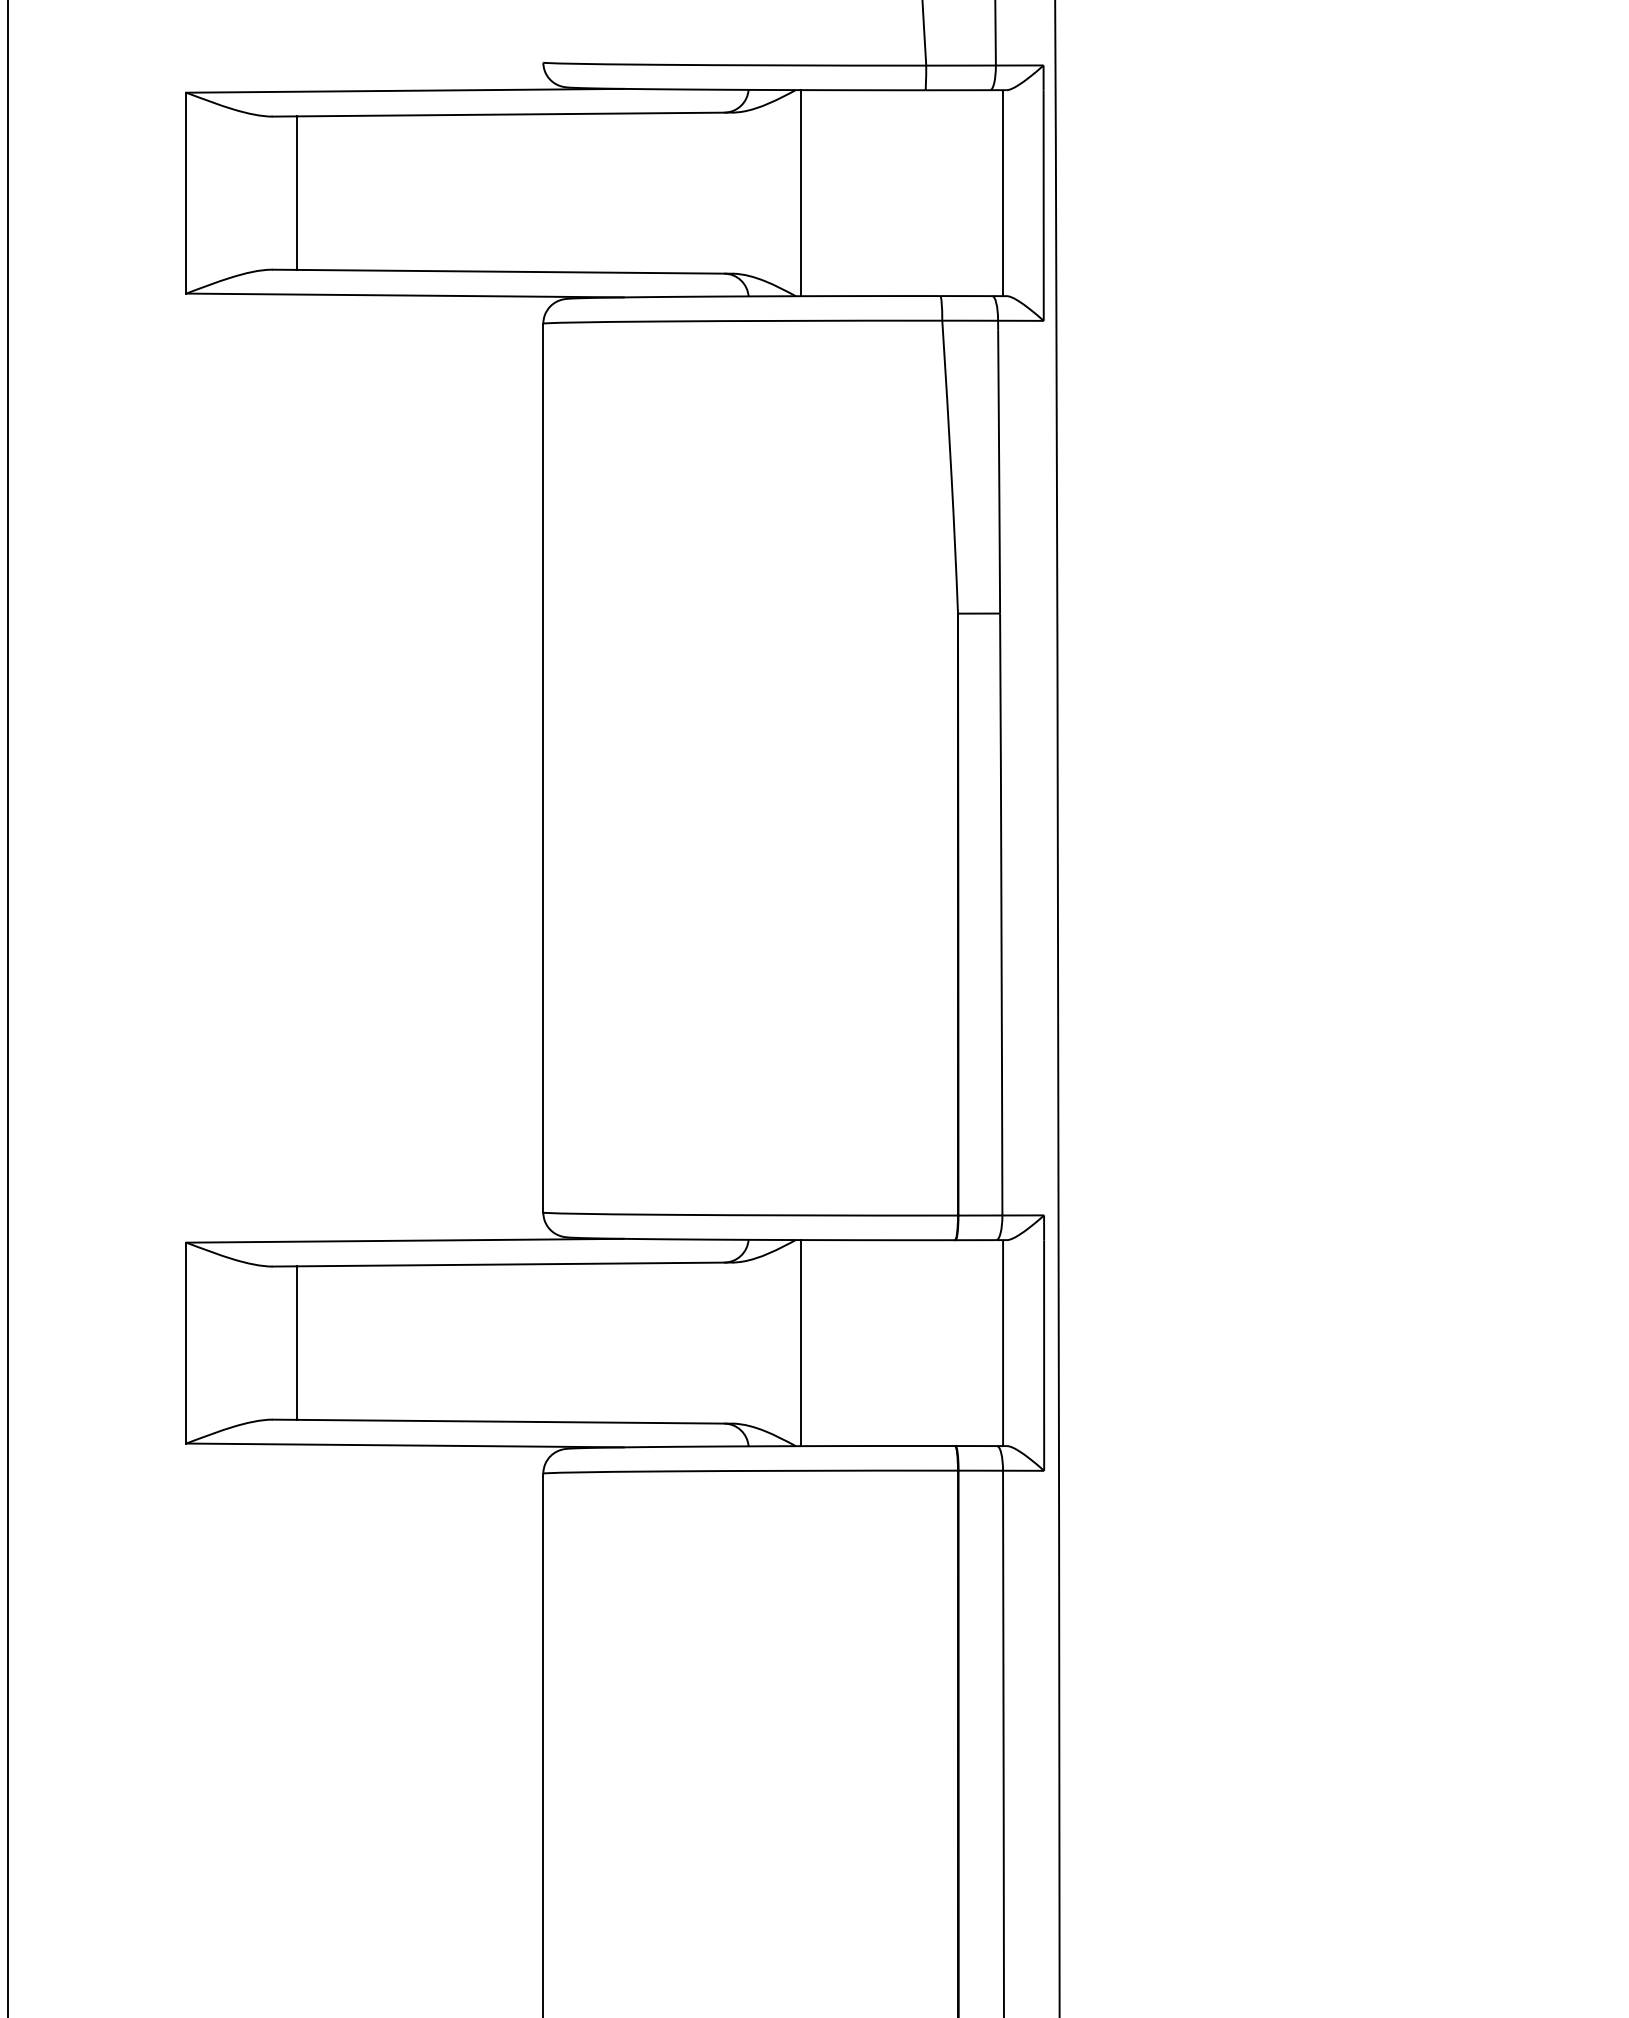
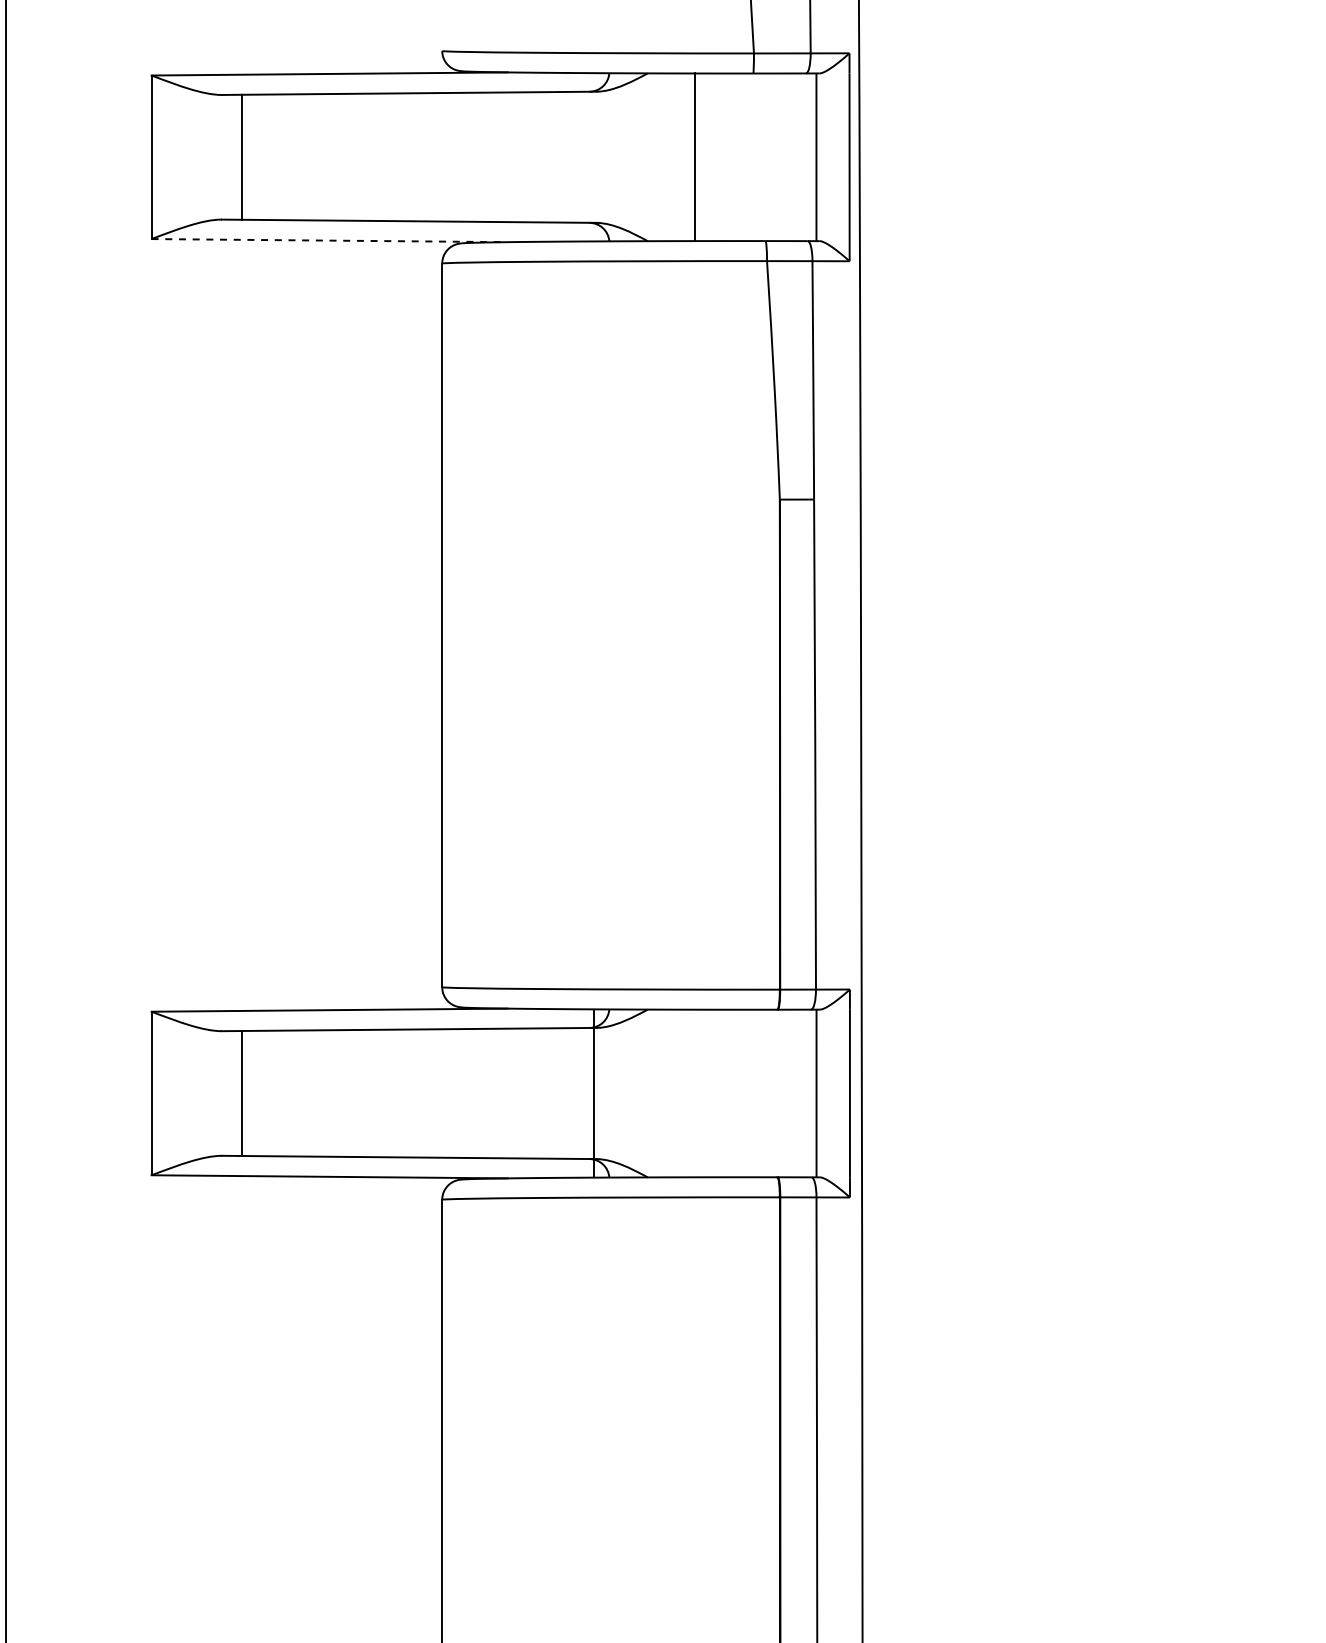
line: (800, 193) -> (694, 157), moved
line: (406, 295) -> (330, 240), solid -> dashed
line: (800, 1343) -> (593, 1093), moved

